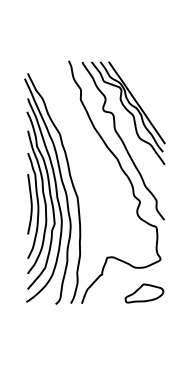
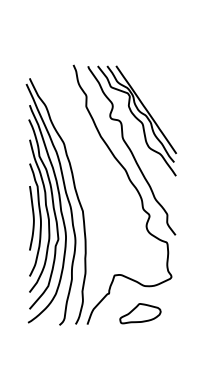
part: (144, 293) -> (140, 313), moved

